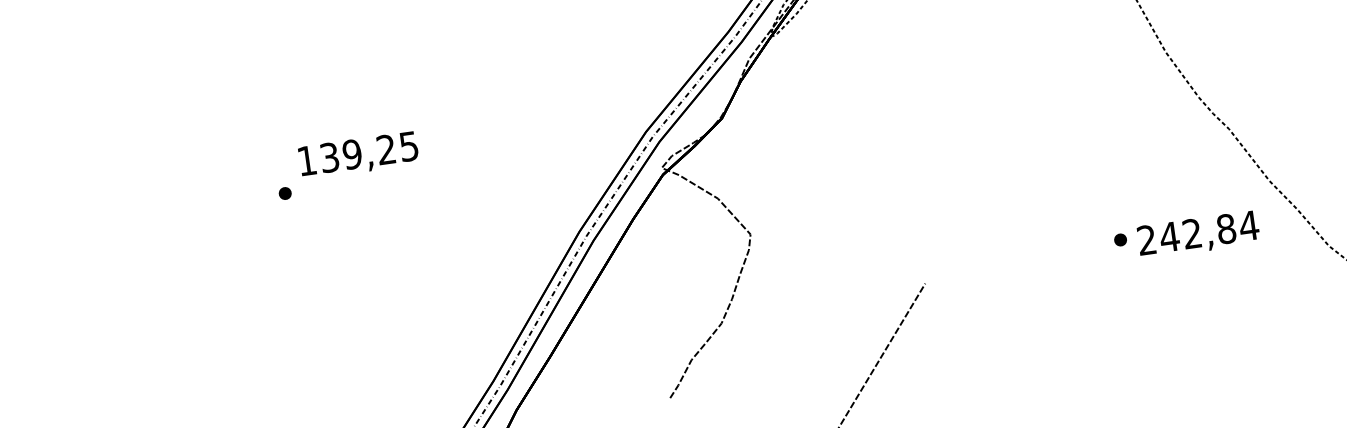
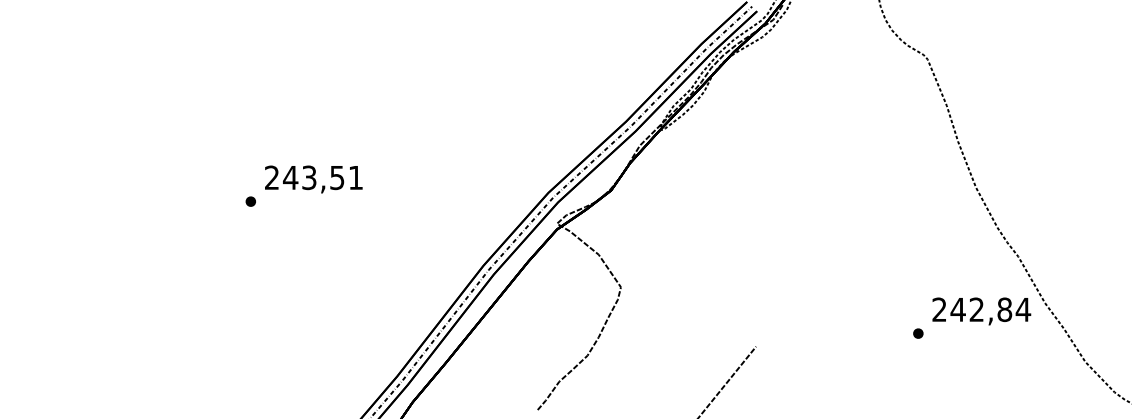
text: (357, 153) -> (313, 177), 139,25 -> 243,51
text: (1198, 235) -> (981, 311), moved

